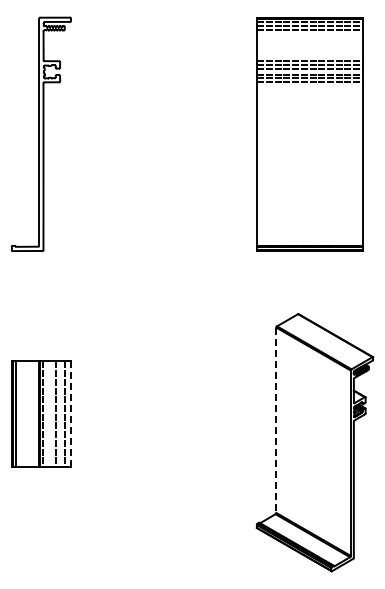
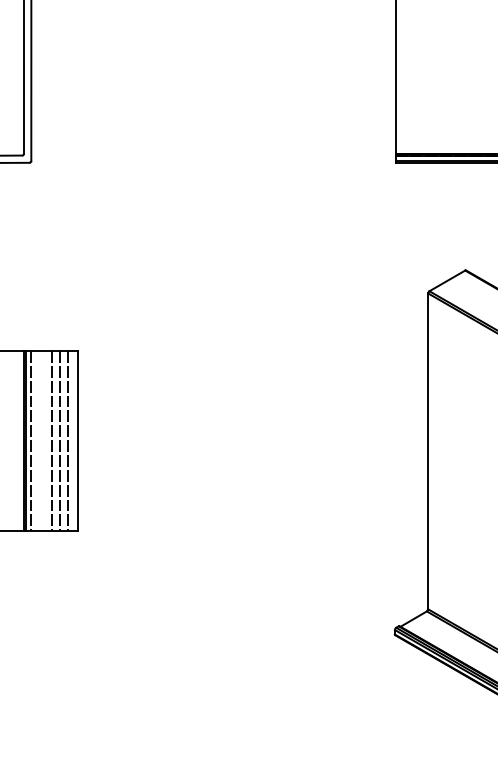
line: (60, 413) -> (60, 439), added
line: (71, 414) -> (79, 441), dashed -> solid
line: (276, 420) -> (428, 451), dashed -> solid

